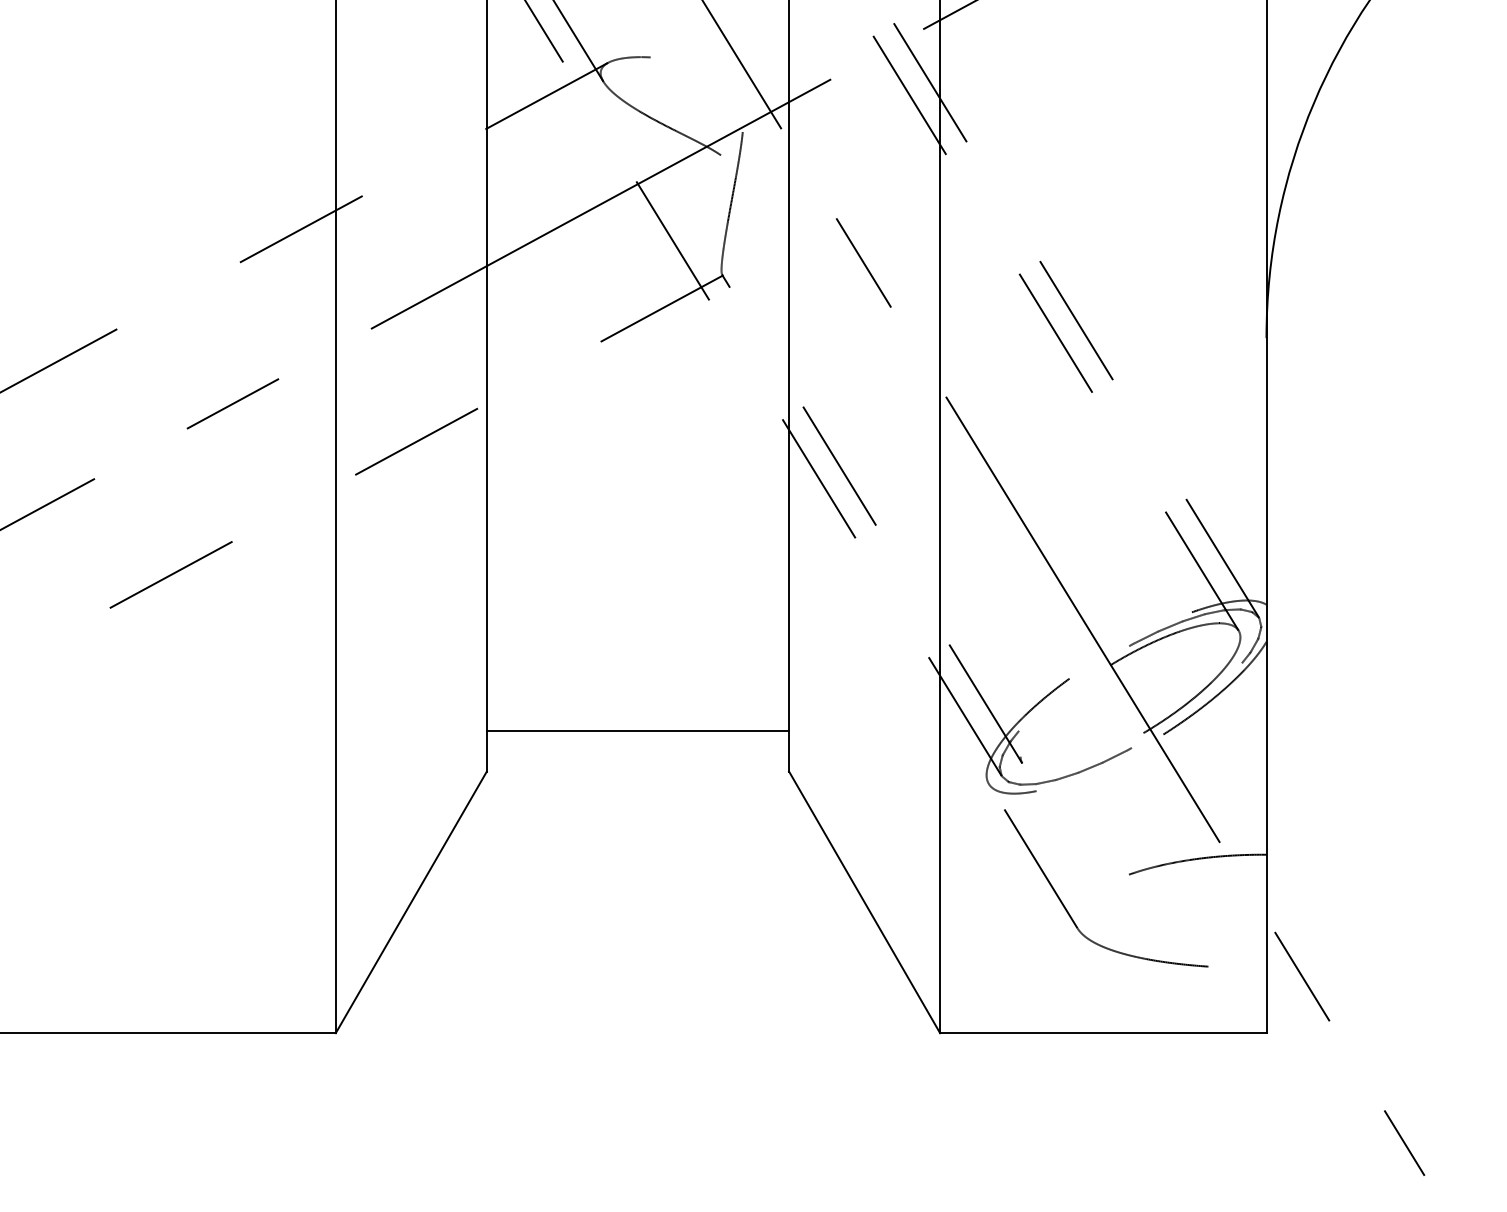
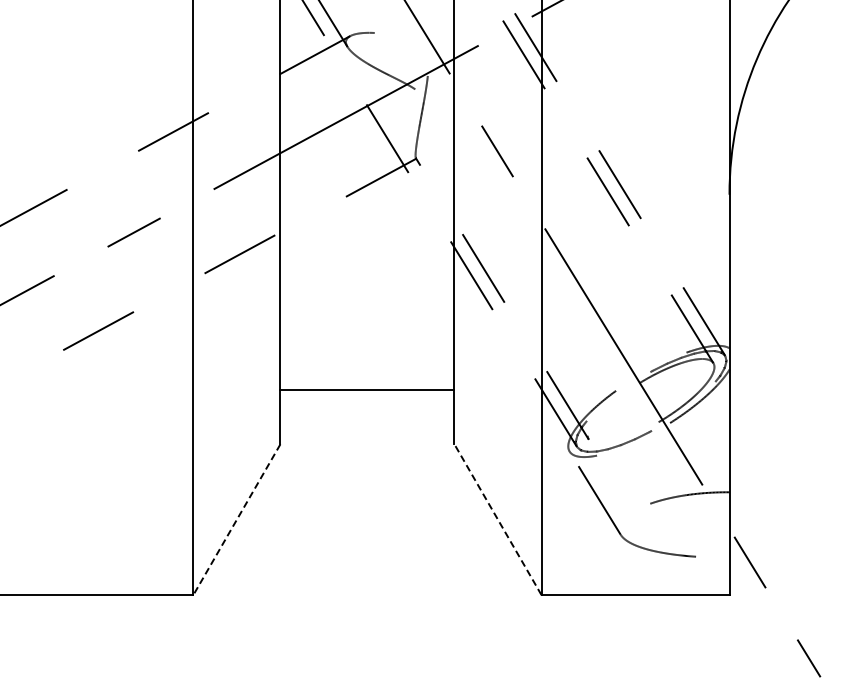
line: (638, 731) -> (367, 390), moved
line: (863, 901) -> (497, 519), solid -> dashed
line: (410, 903) -> (236, 520), solid -> dashed

